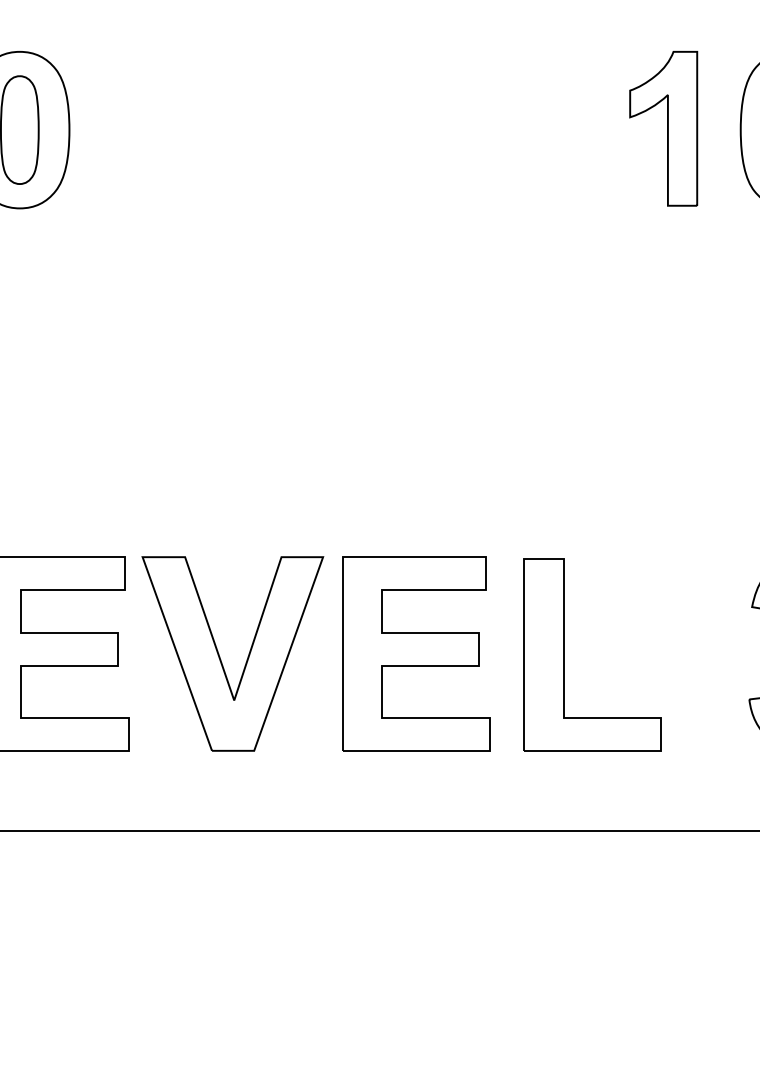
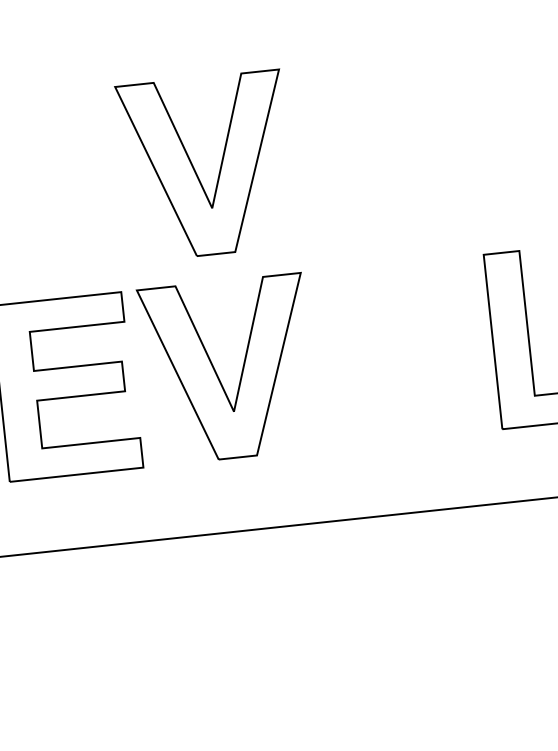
part: (220, 432) -> (195, 169), added
part: (416, 653) -> (394, 351), removed

